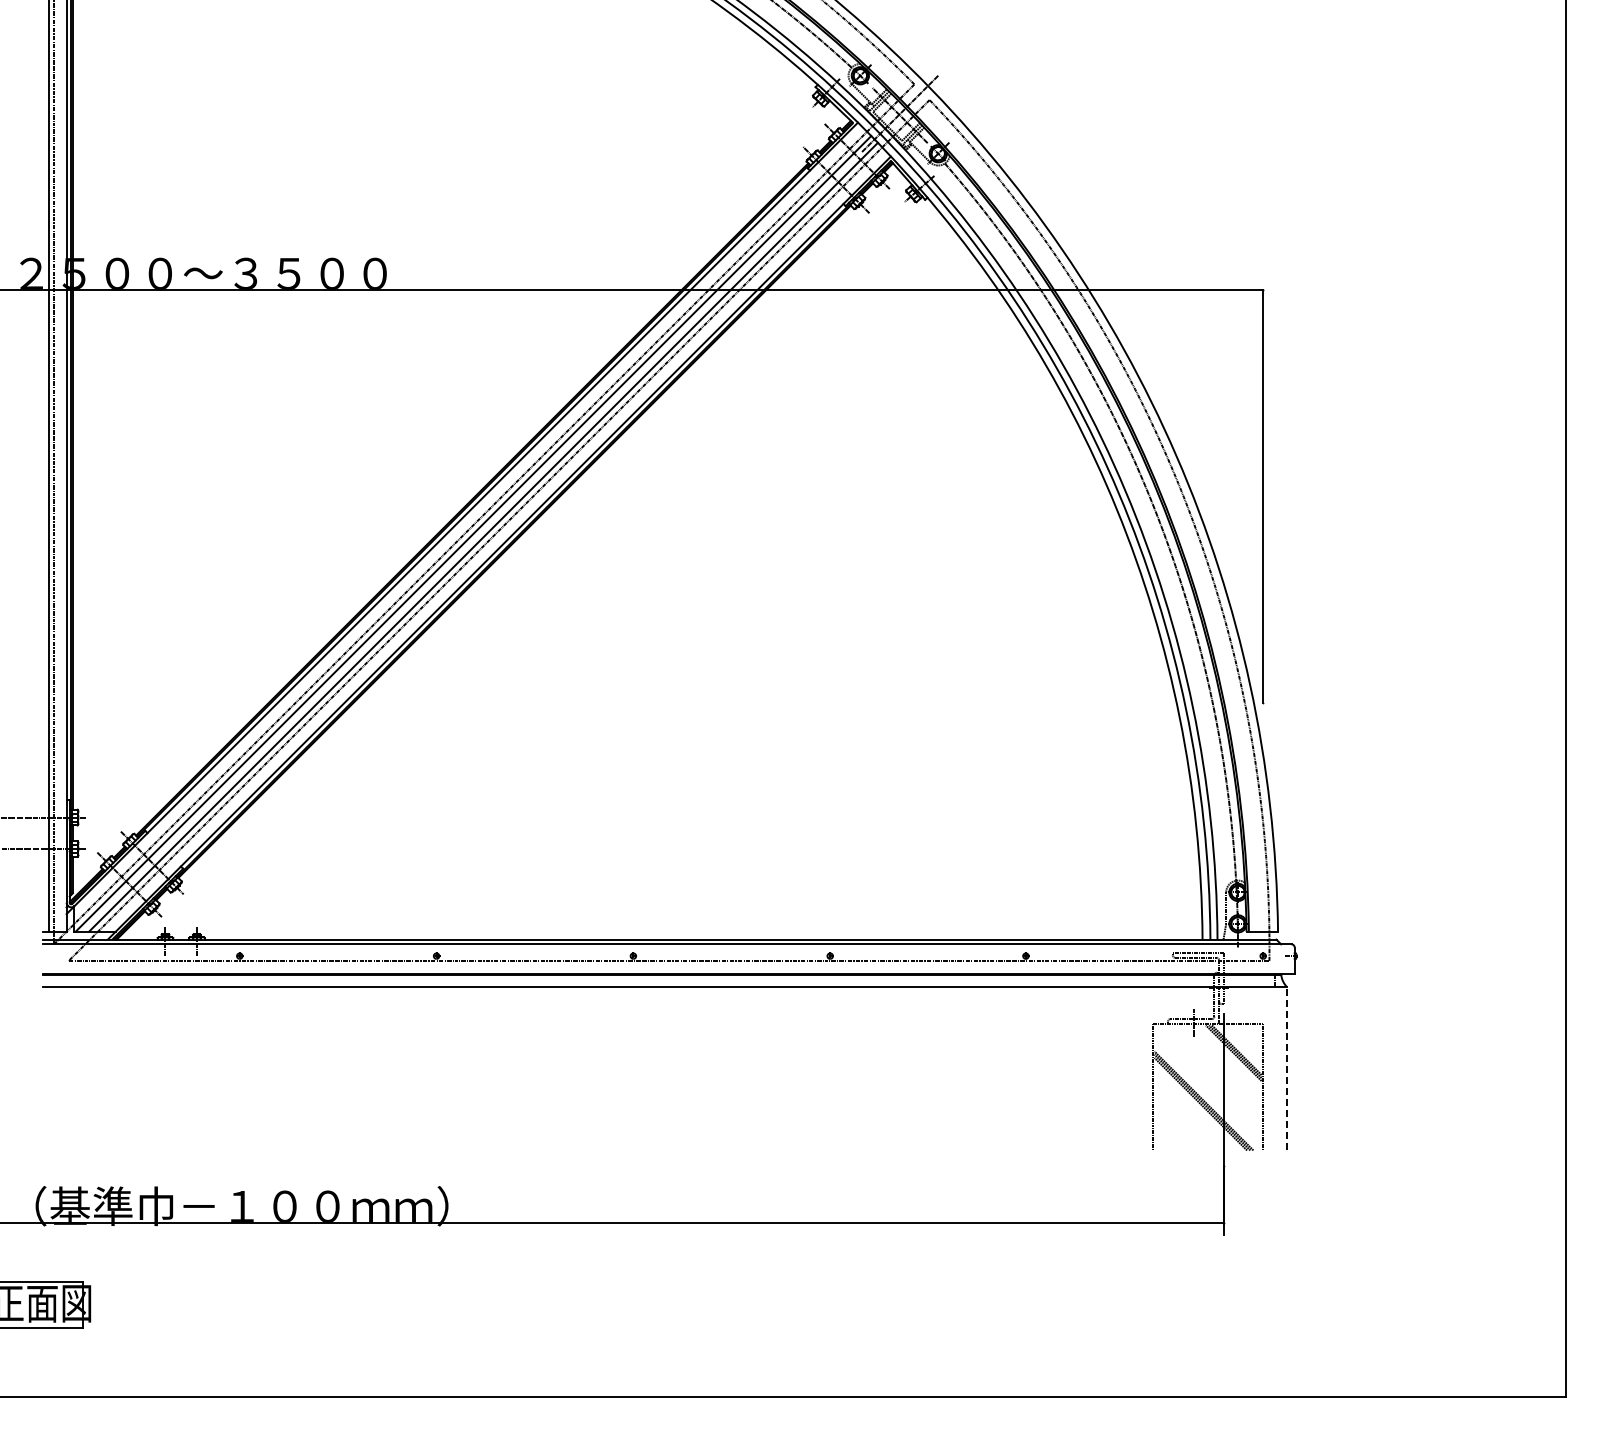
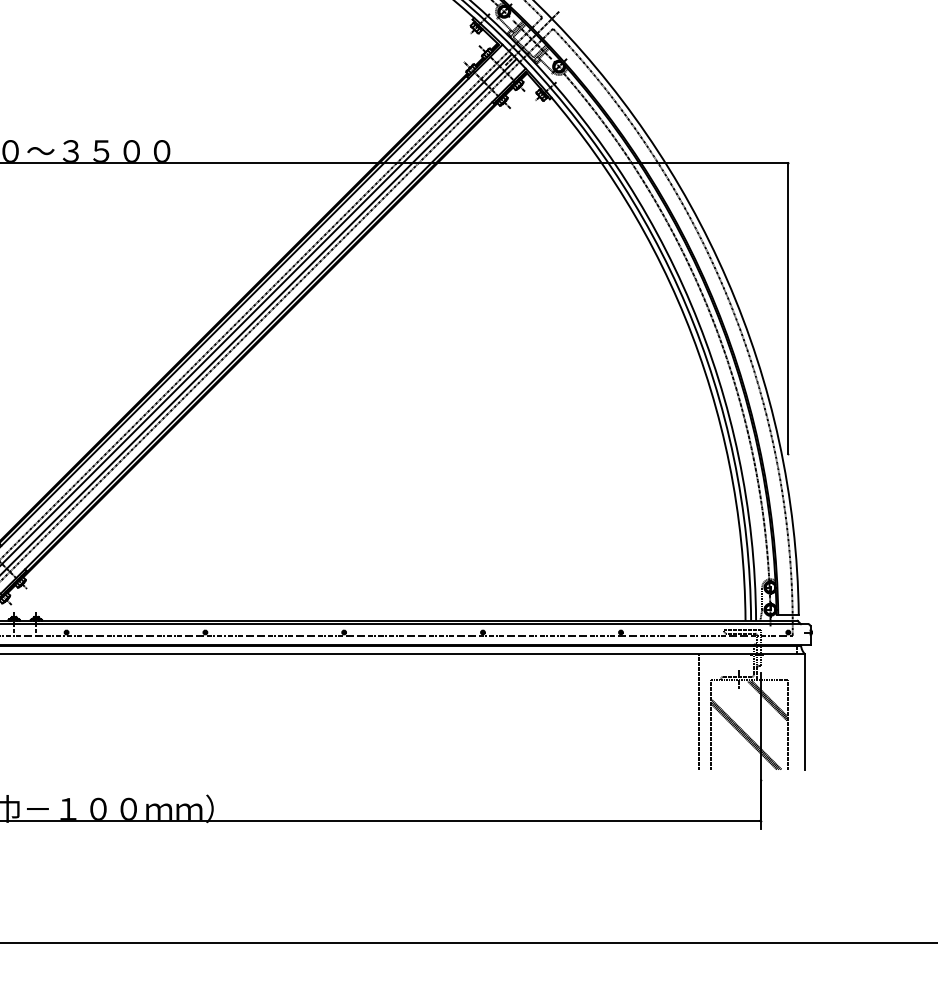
line: (1137, 1068) -> (699, 711), added
line: (1286, 1068) -> (804, 711), dashed -> solid

